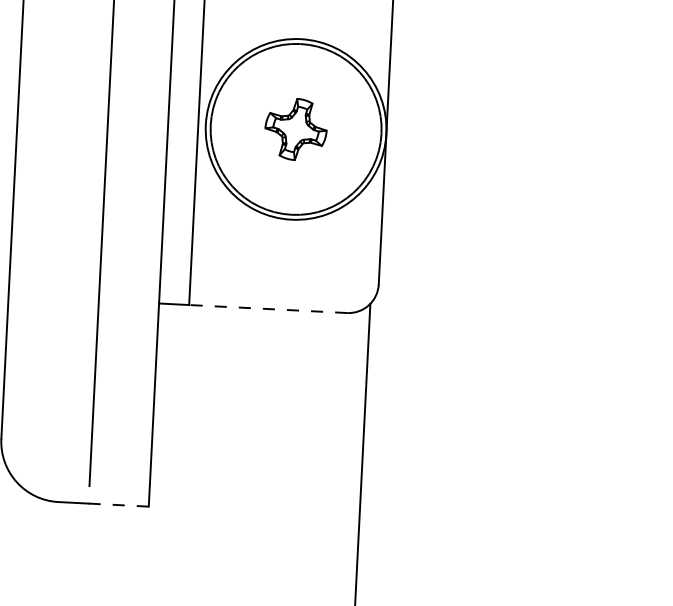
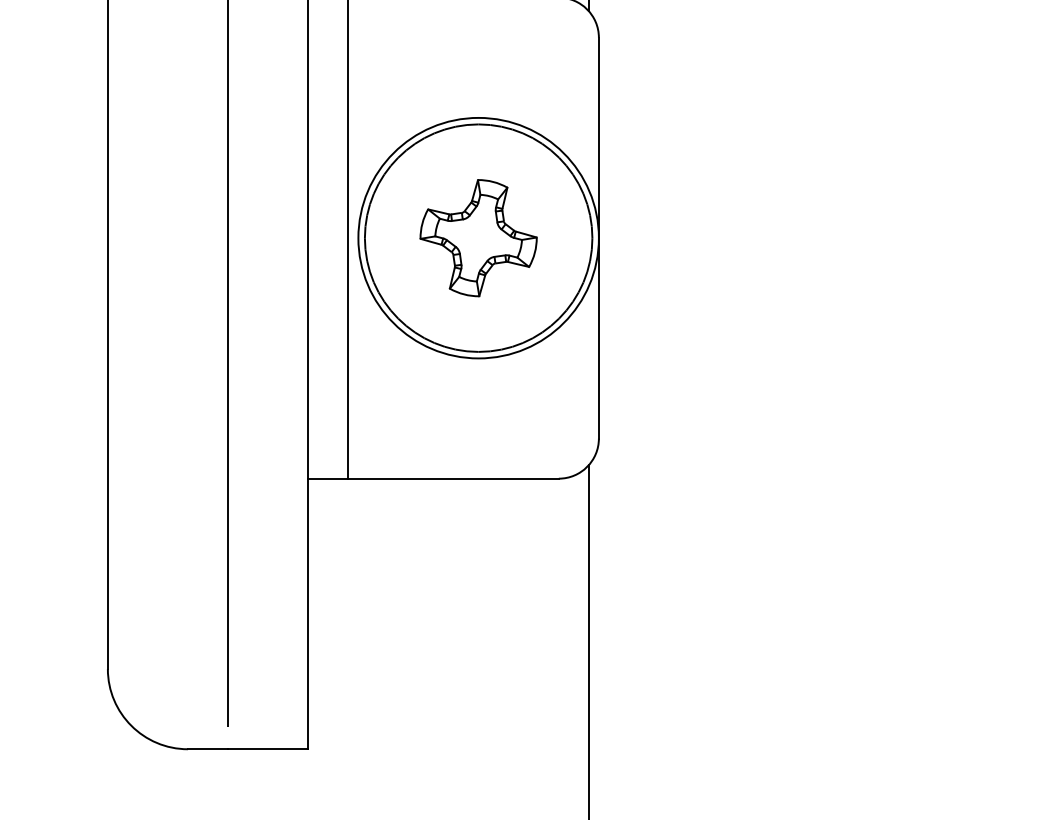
part: (295, 129) -> (478, 238), size x1.43
line: (268, 308) -> (453, 478), dashed -> solid
line: (118, 505) -> (267, 749), dashed -> solid

